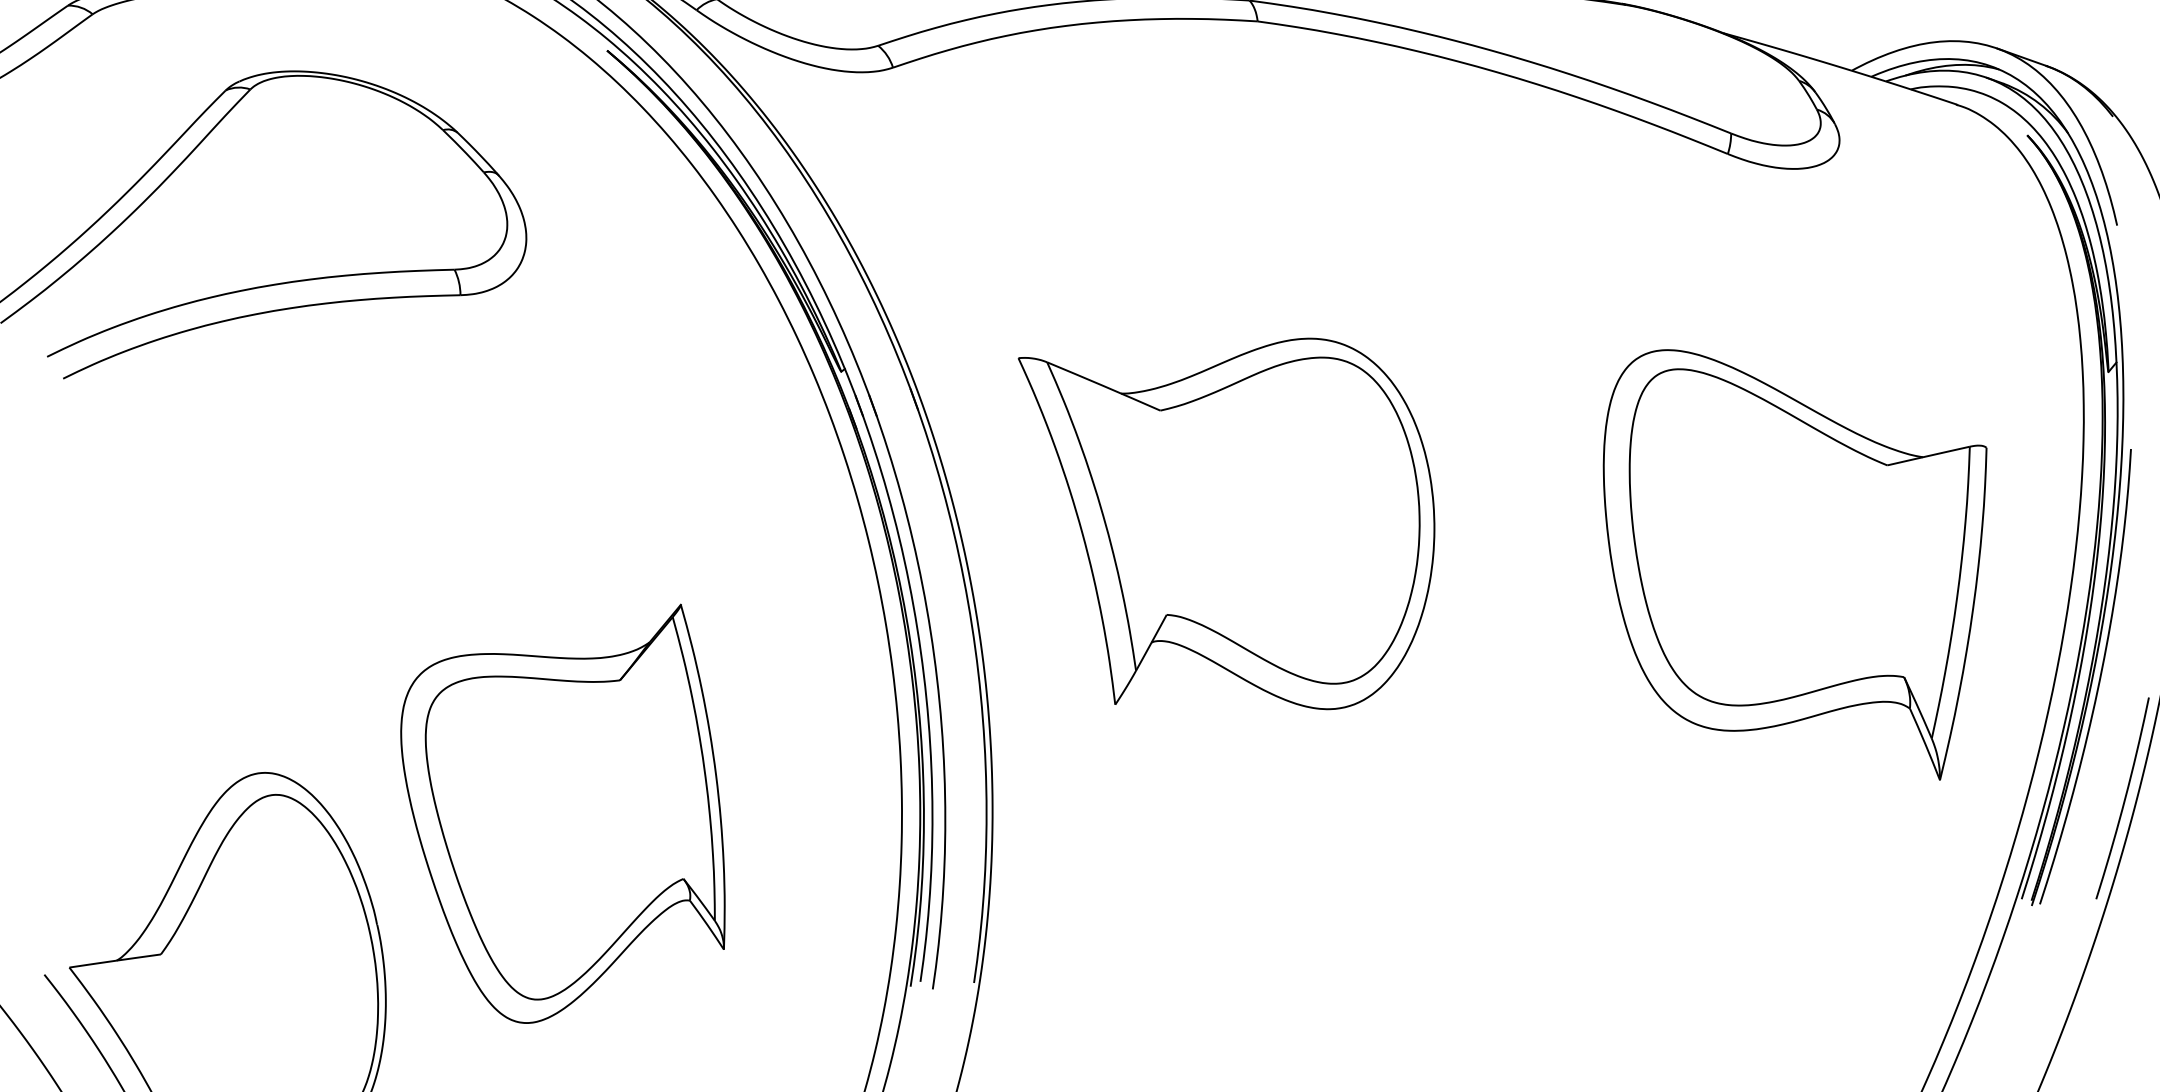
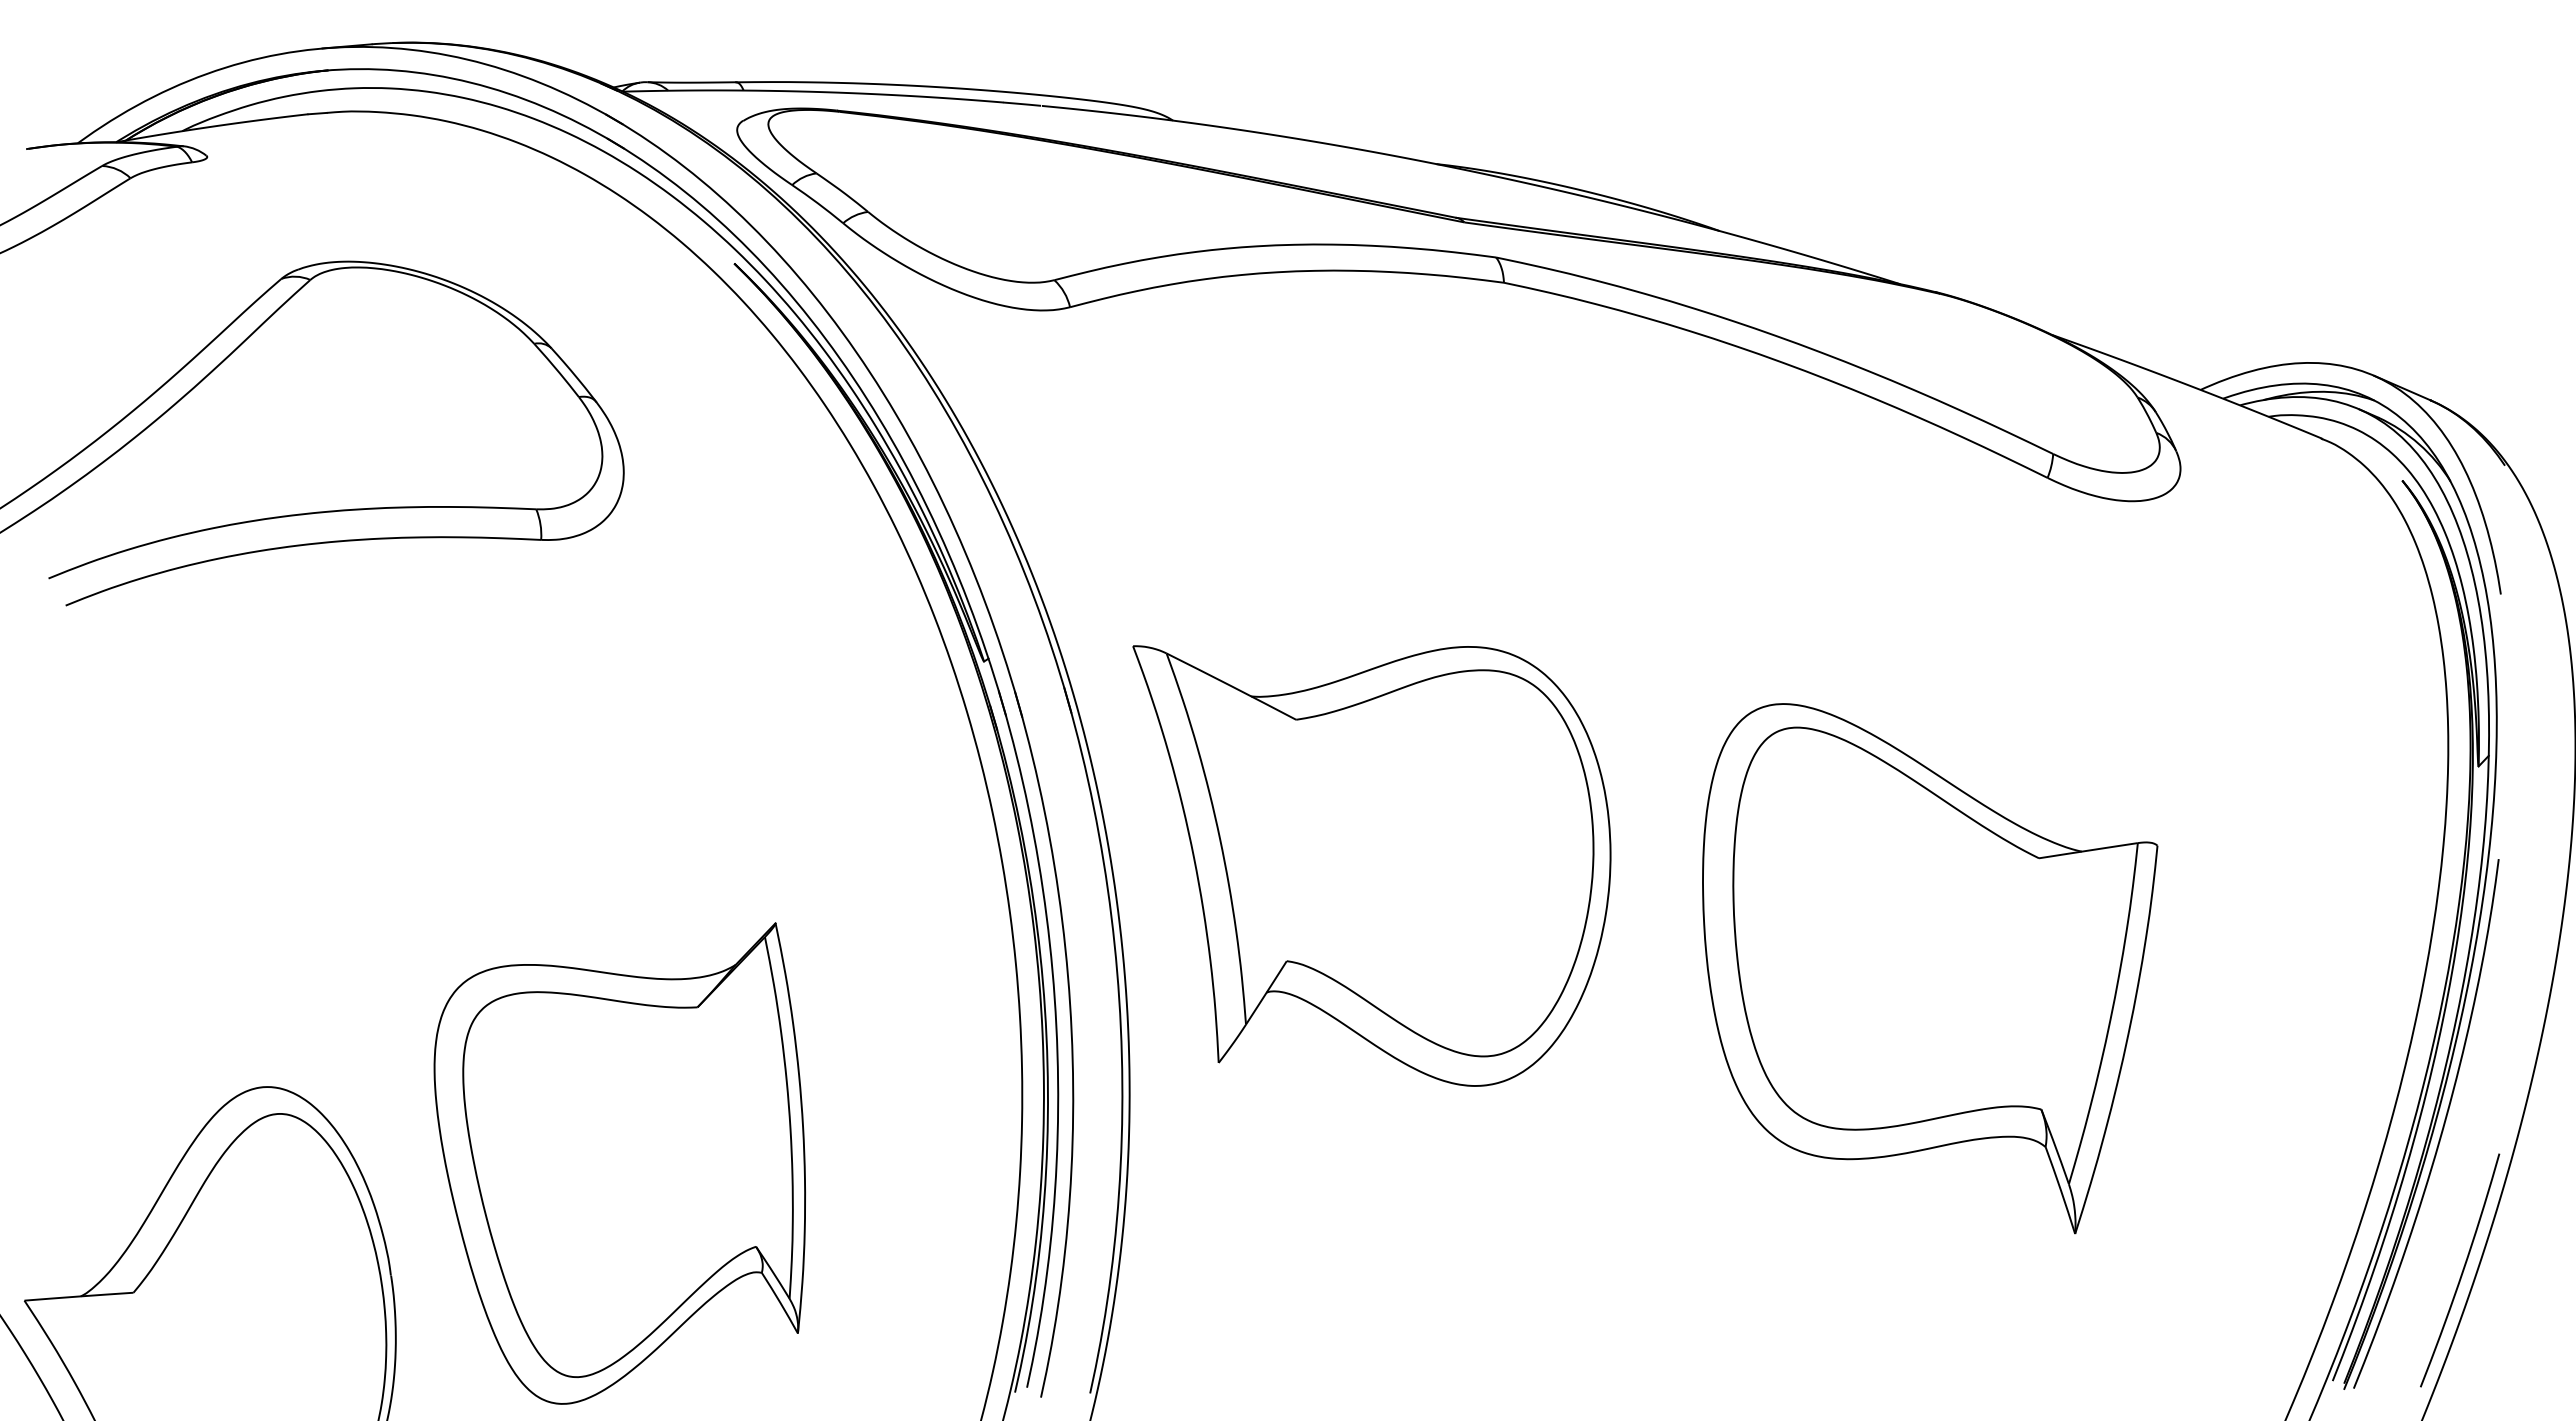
part: (1232, 529) -> (1371, 865), moved
part: (1802, 564) -> (1930, 968), moved

